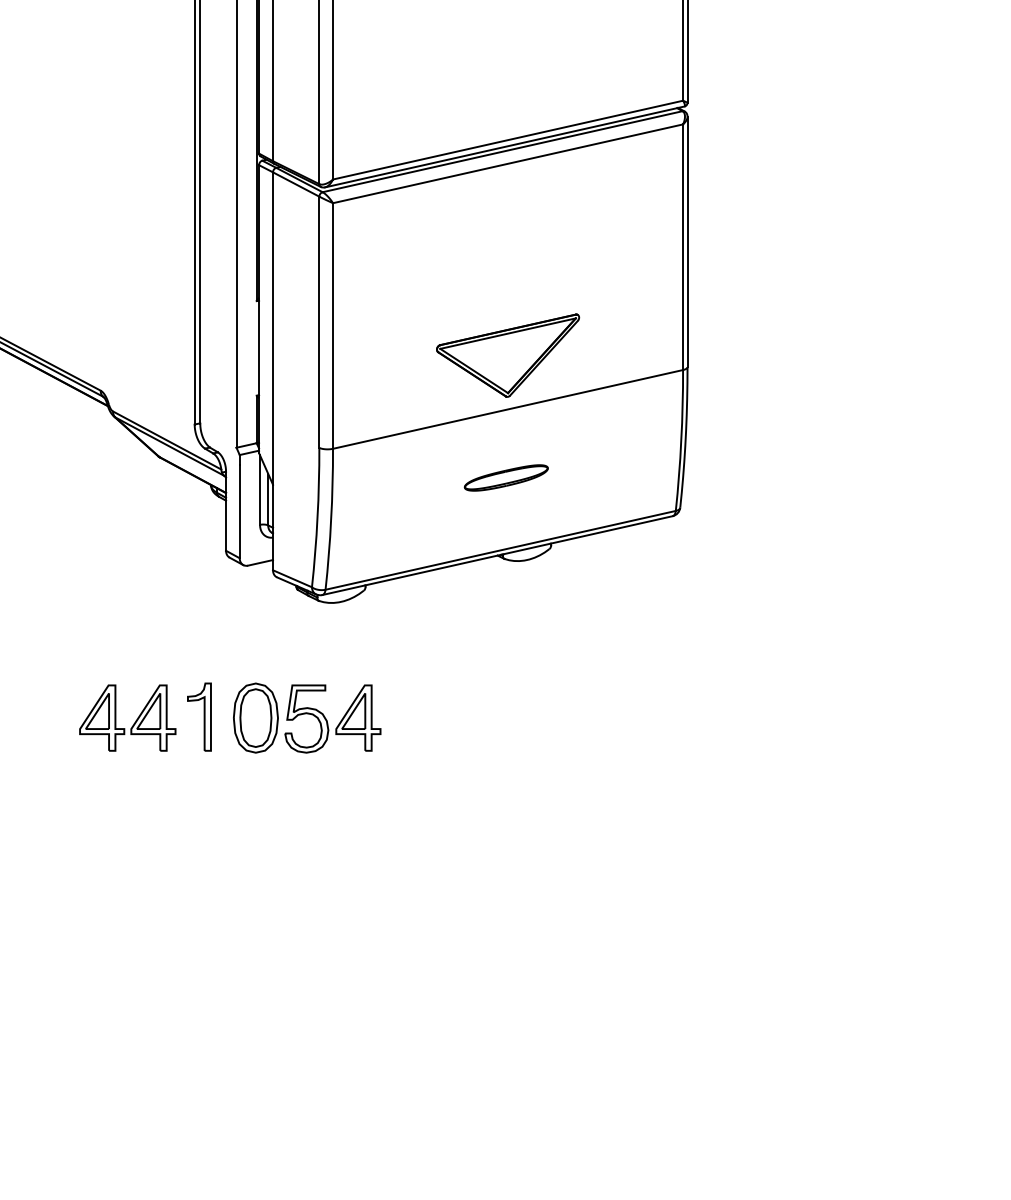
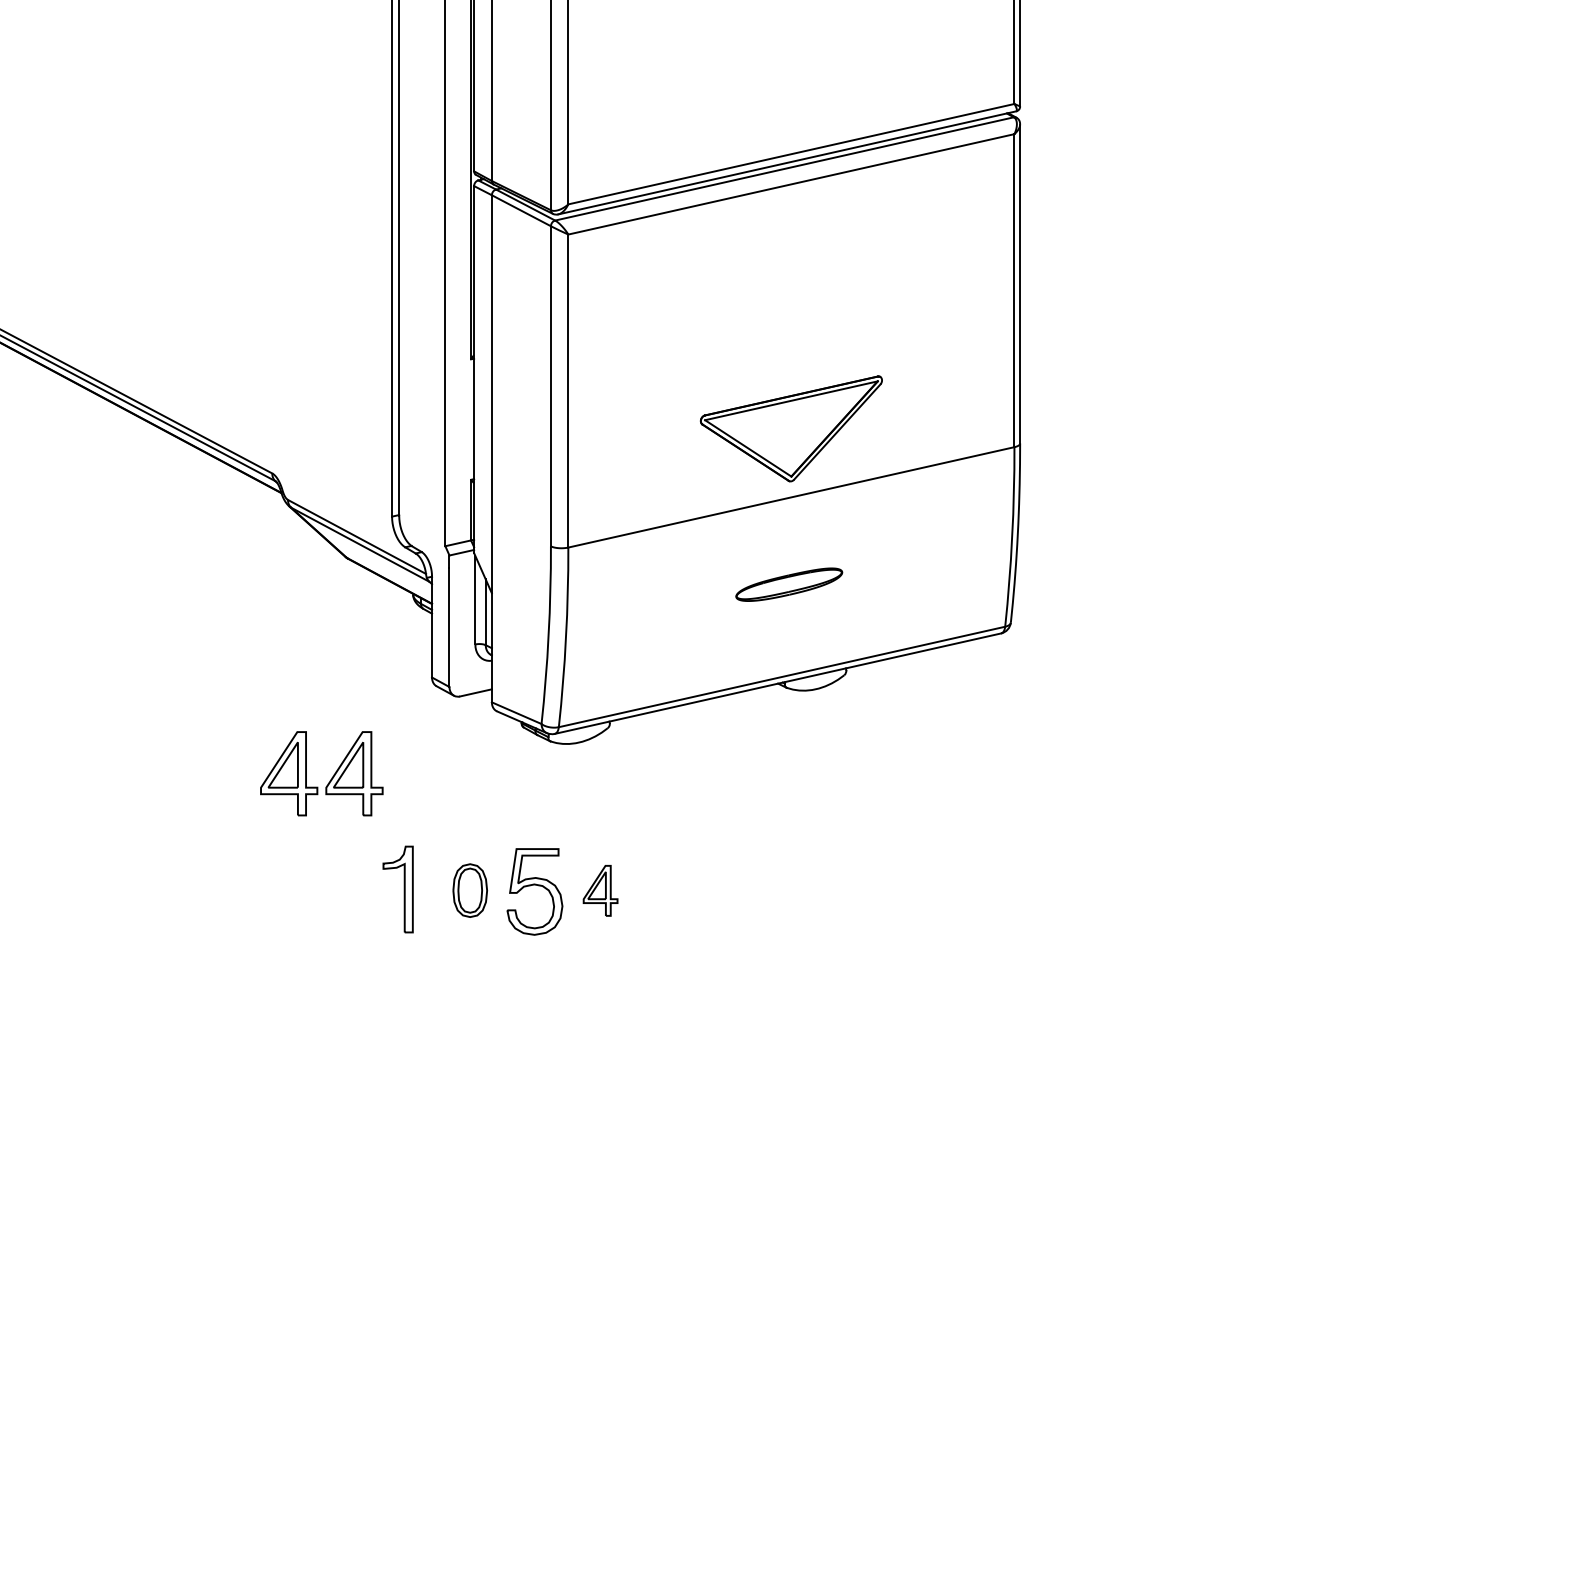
part: (256, 717) -> (470, 890), size x0.6
part: (358, 717) -> (600, 890), size x0.6
part: (133, 723) -> (329, 780), moved

